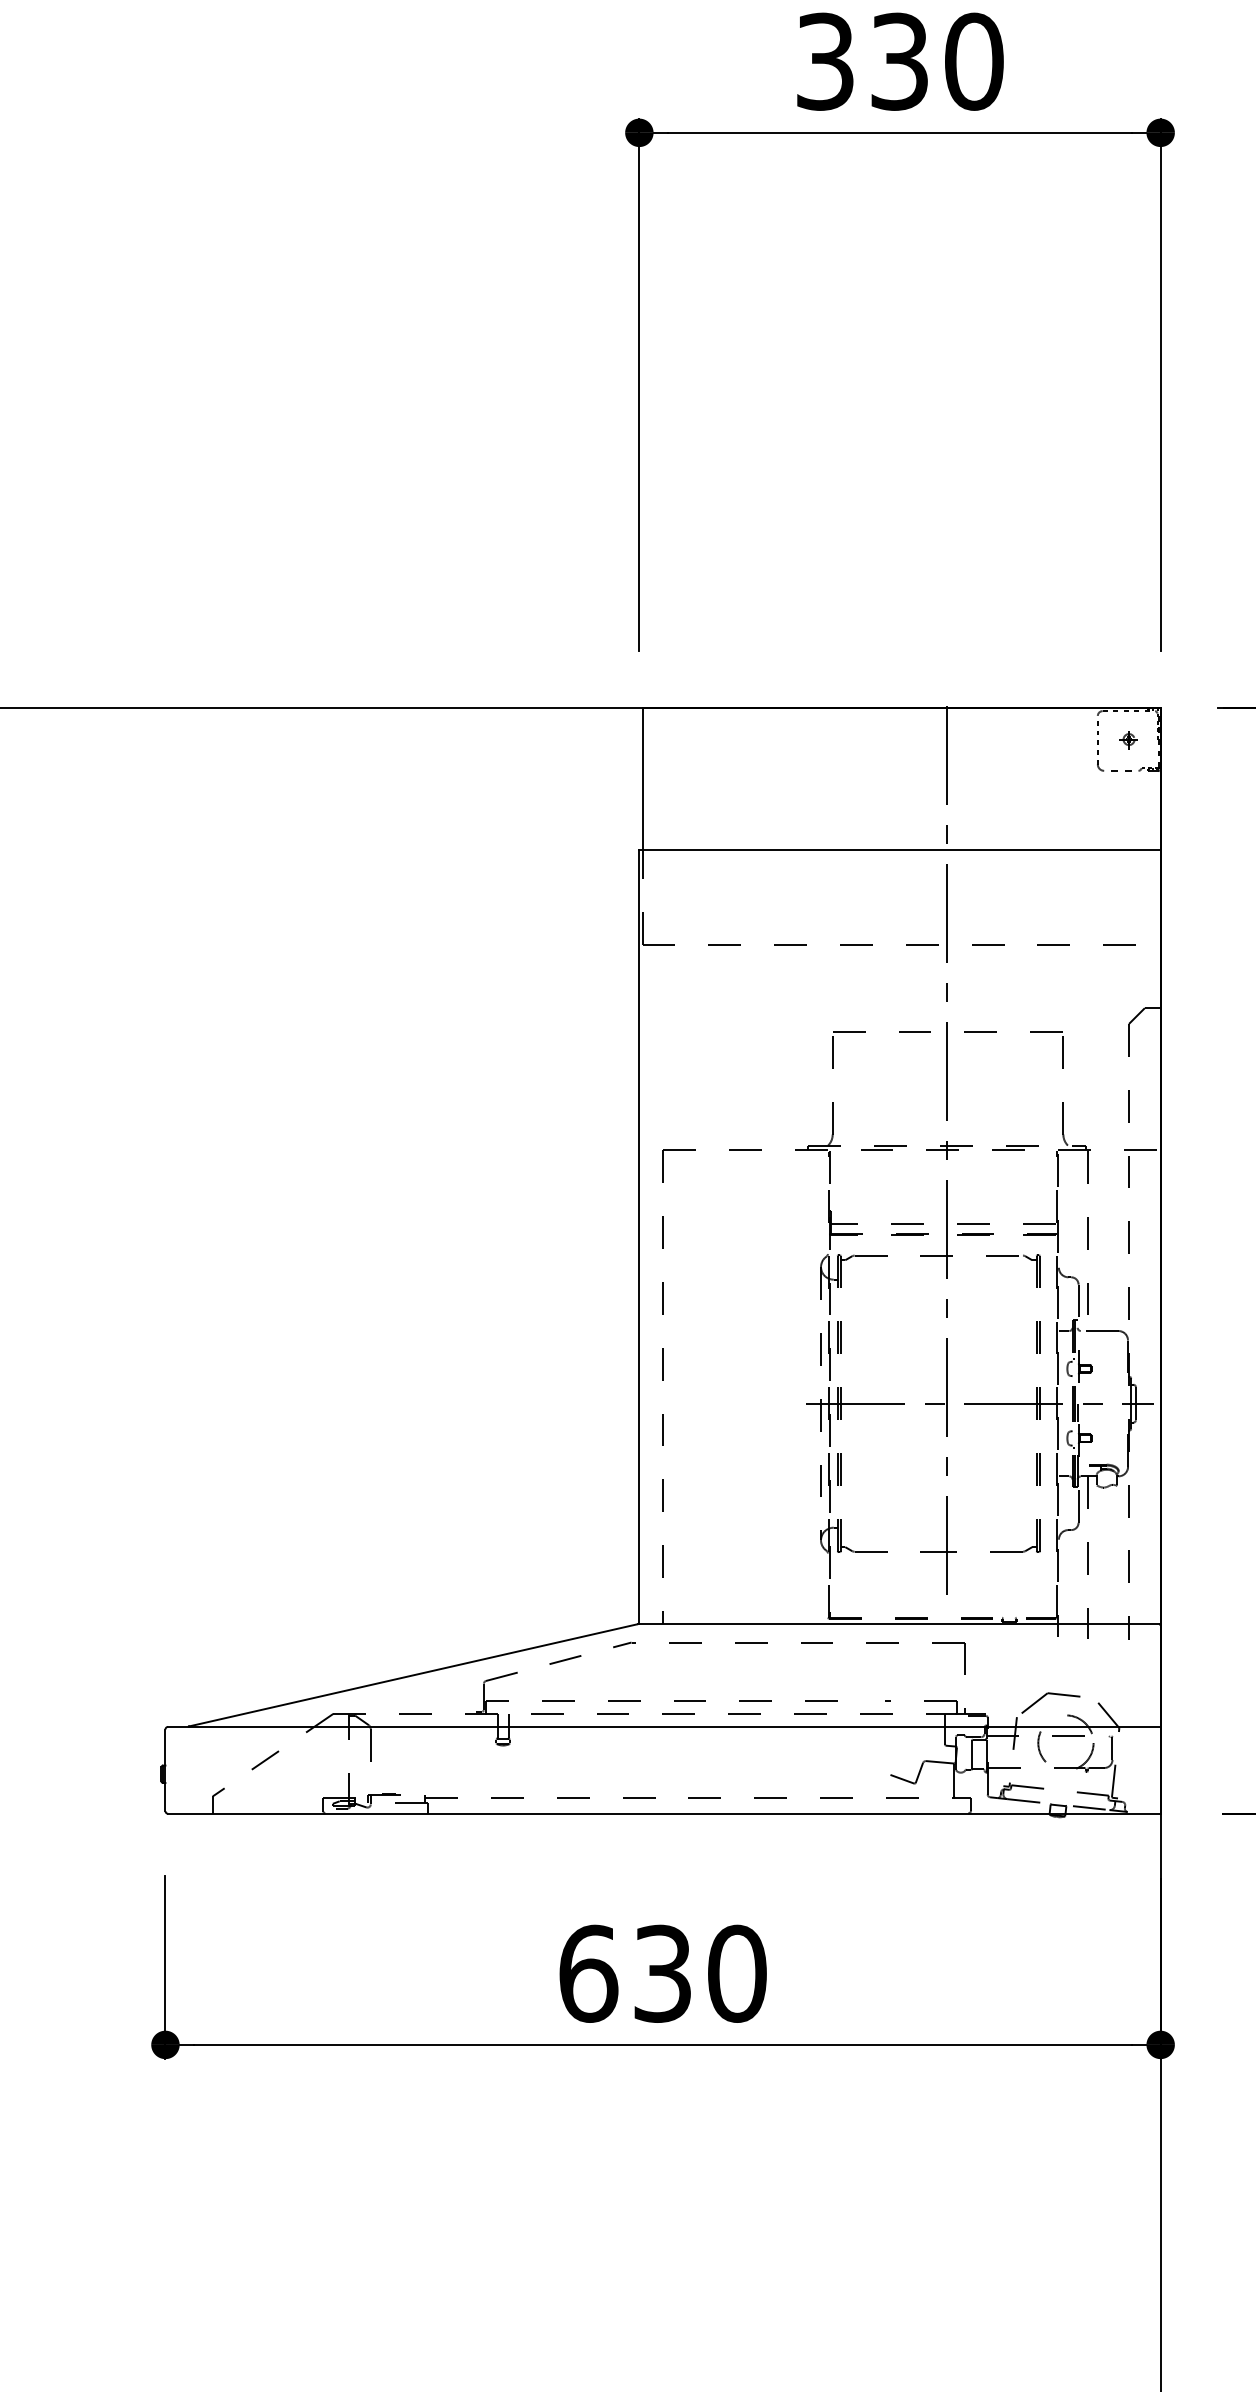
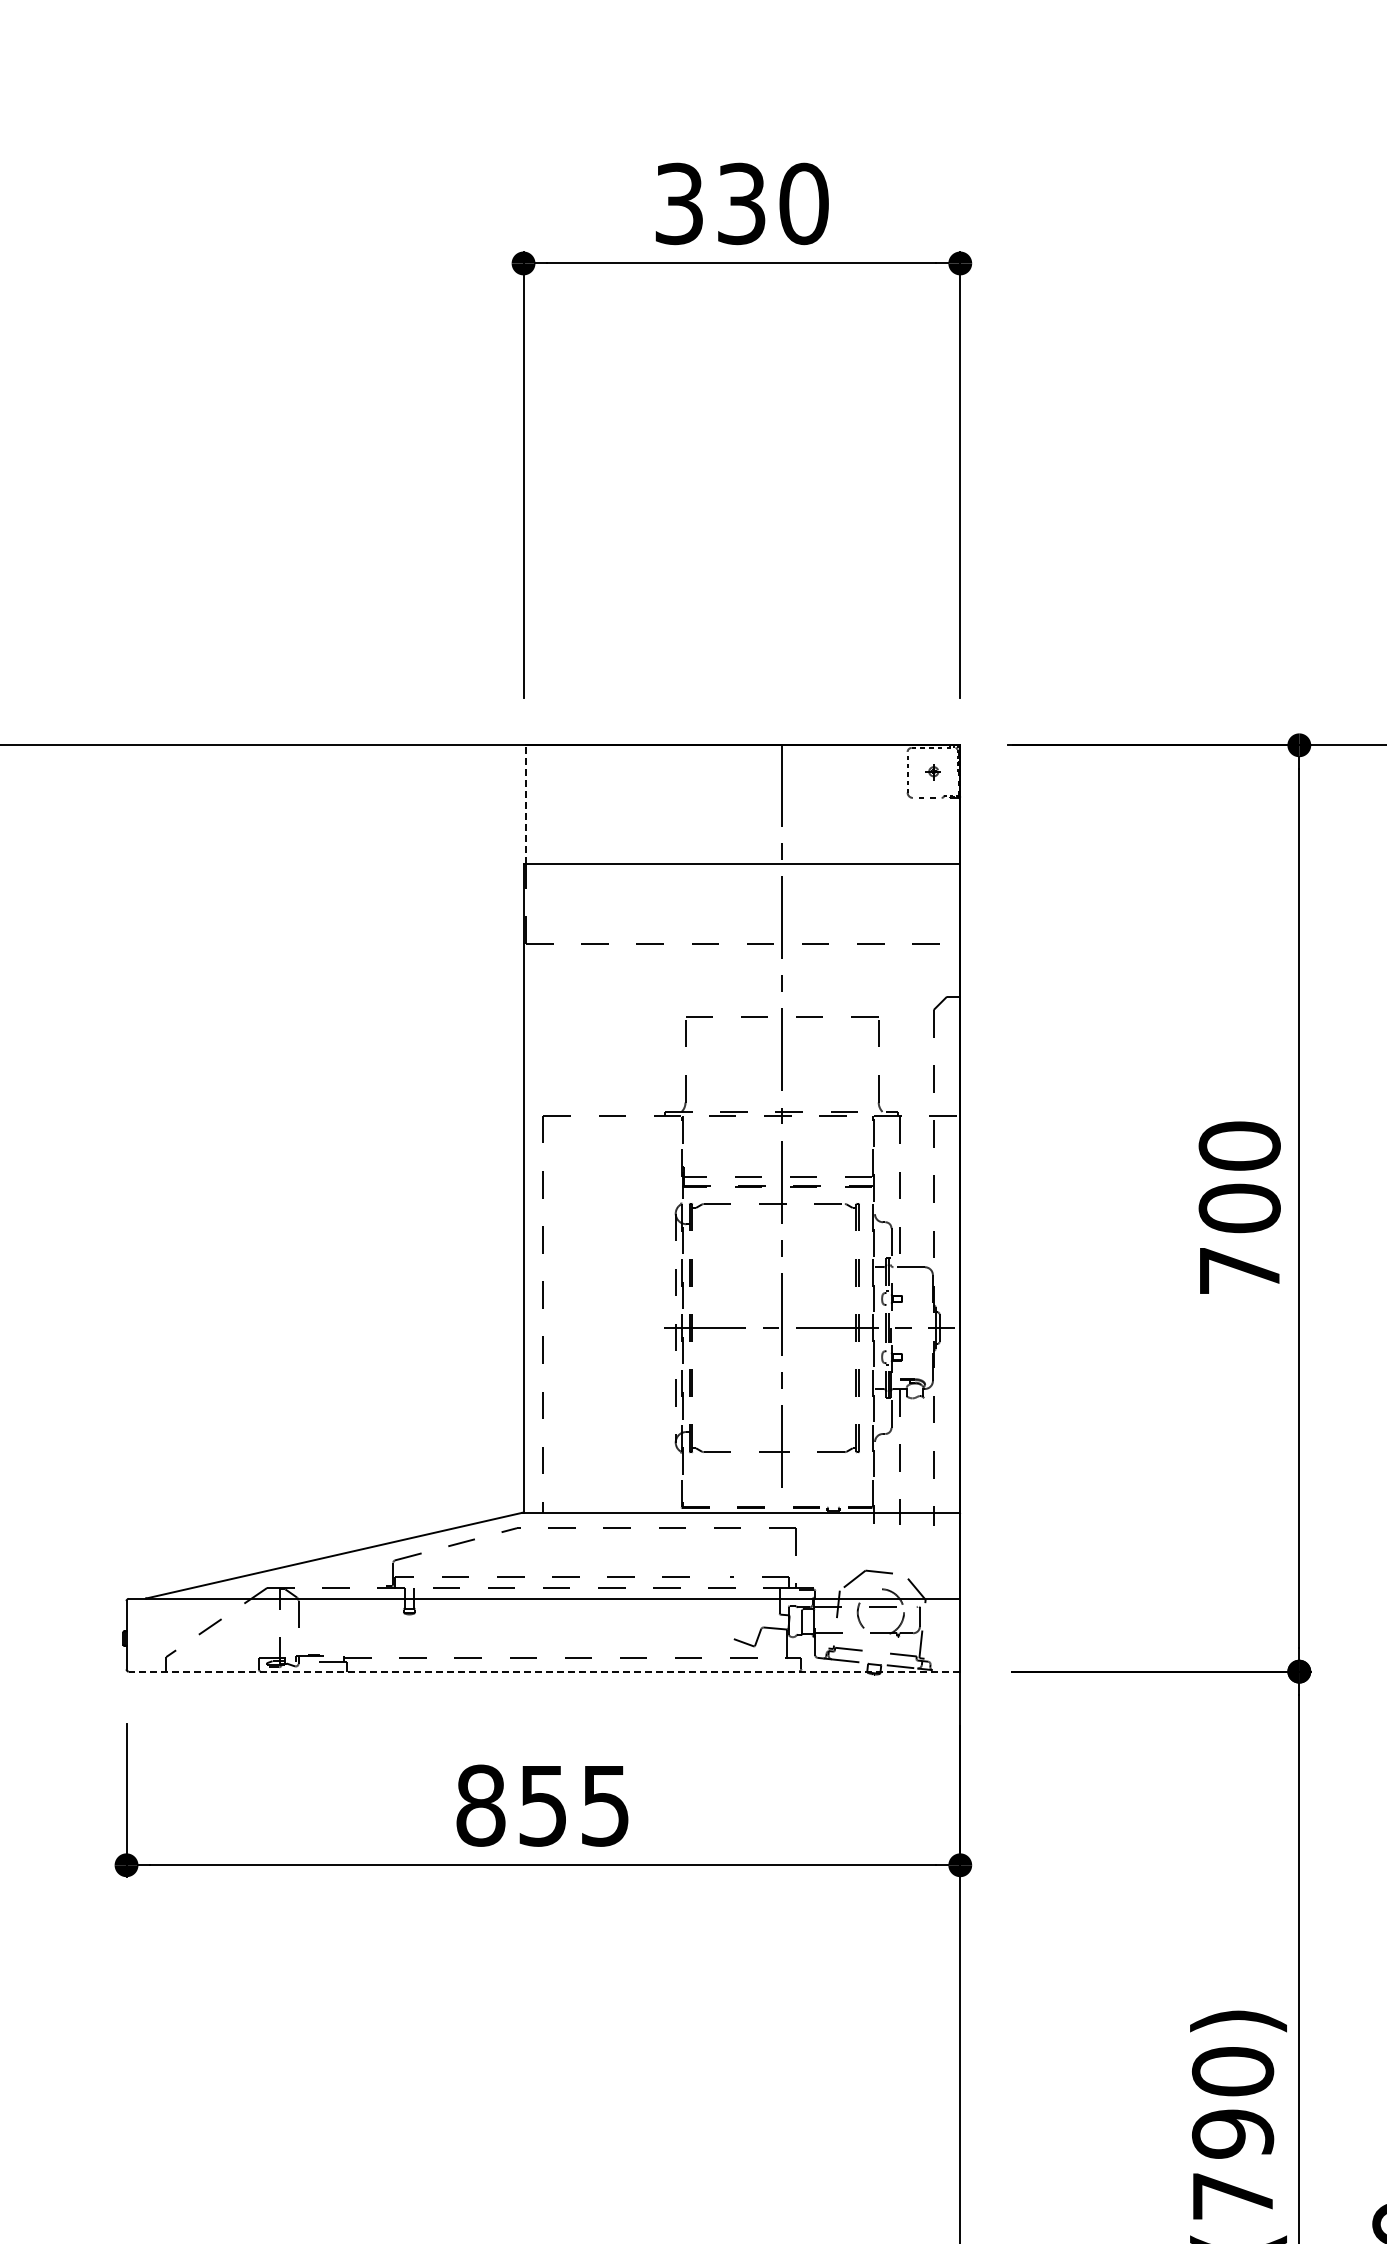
line: (642, 778) -> (526, 804), solid -> dashed
line: (664, 1813) -> (544, 1671), solid -> dashed
text: (663, 1973) -> (543, 1805), 630 -> 855

